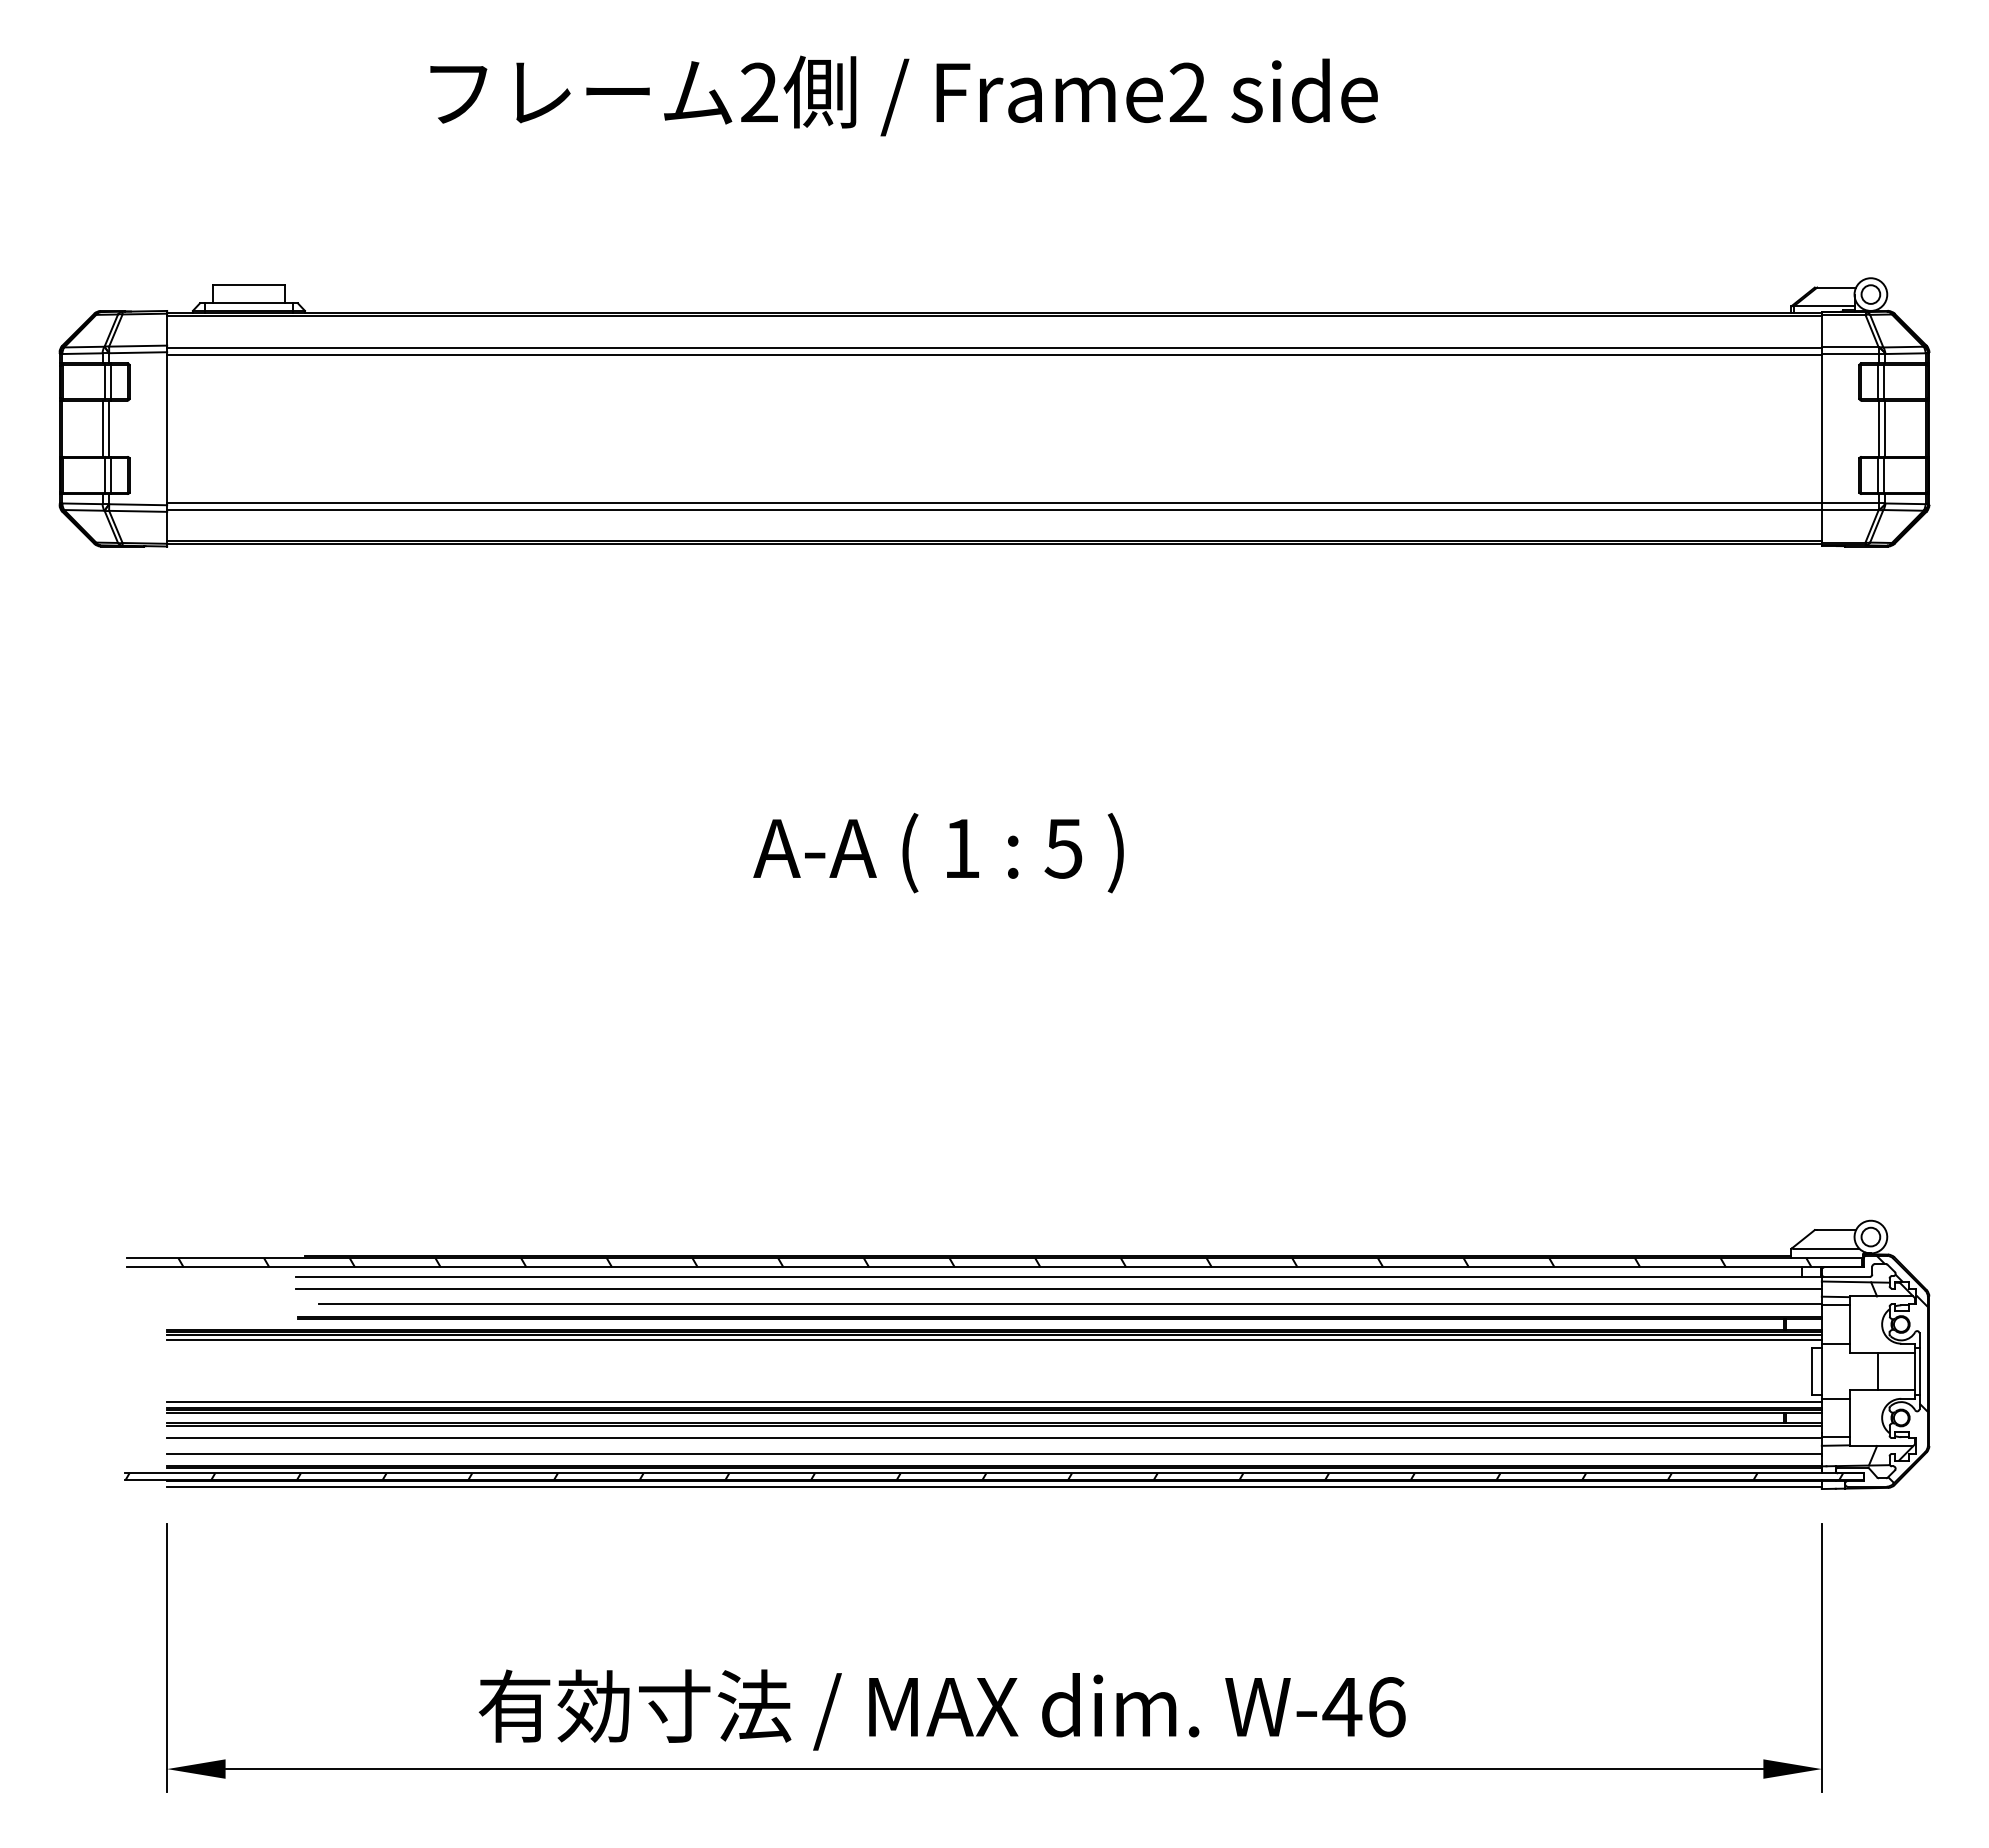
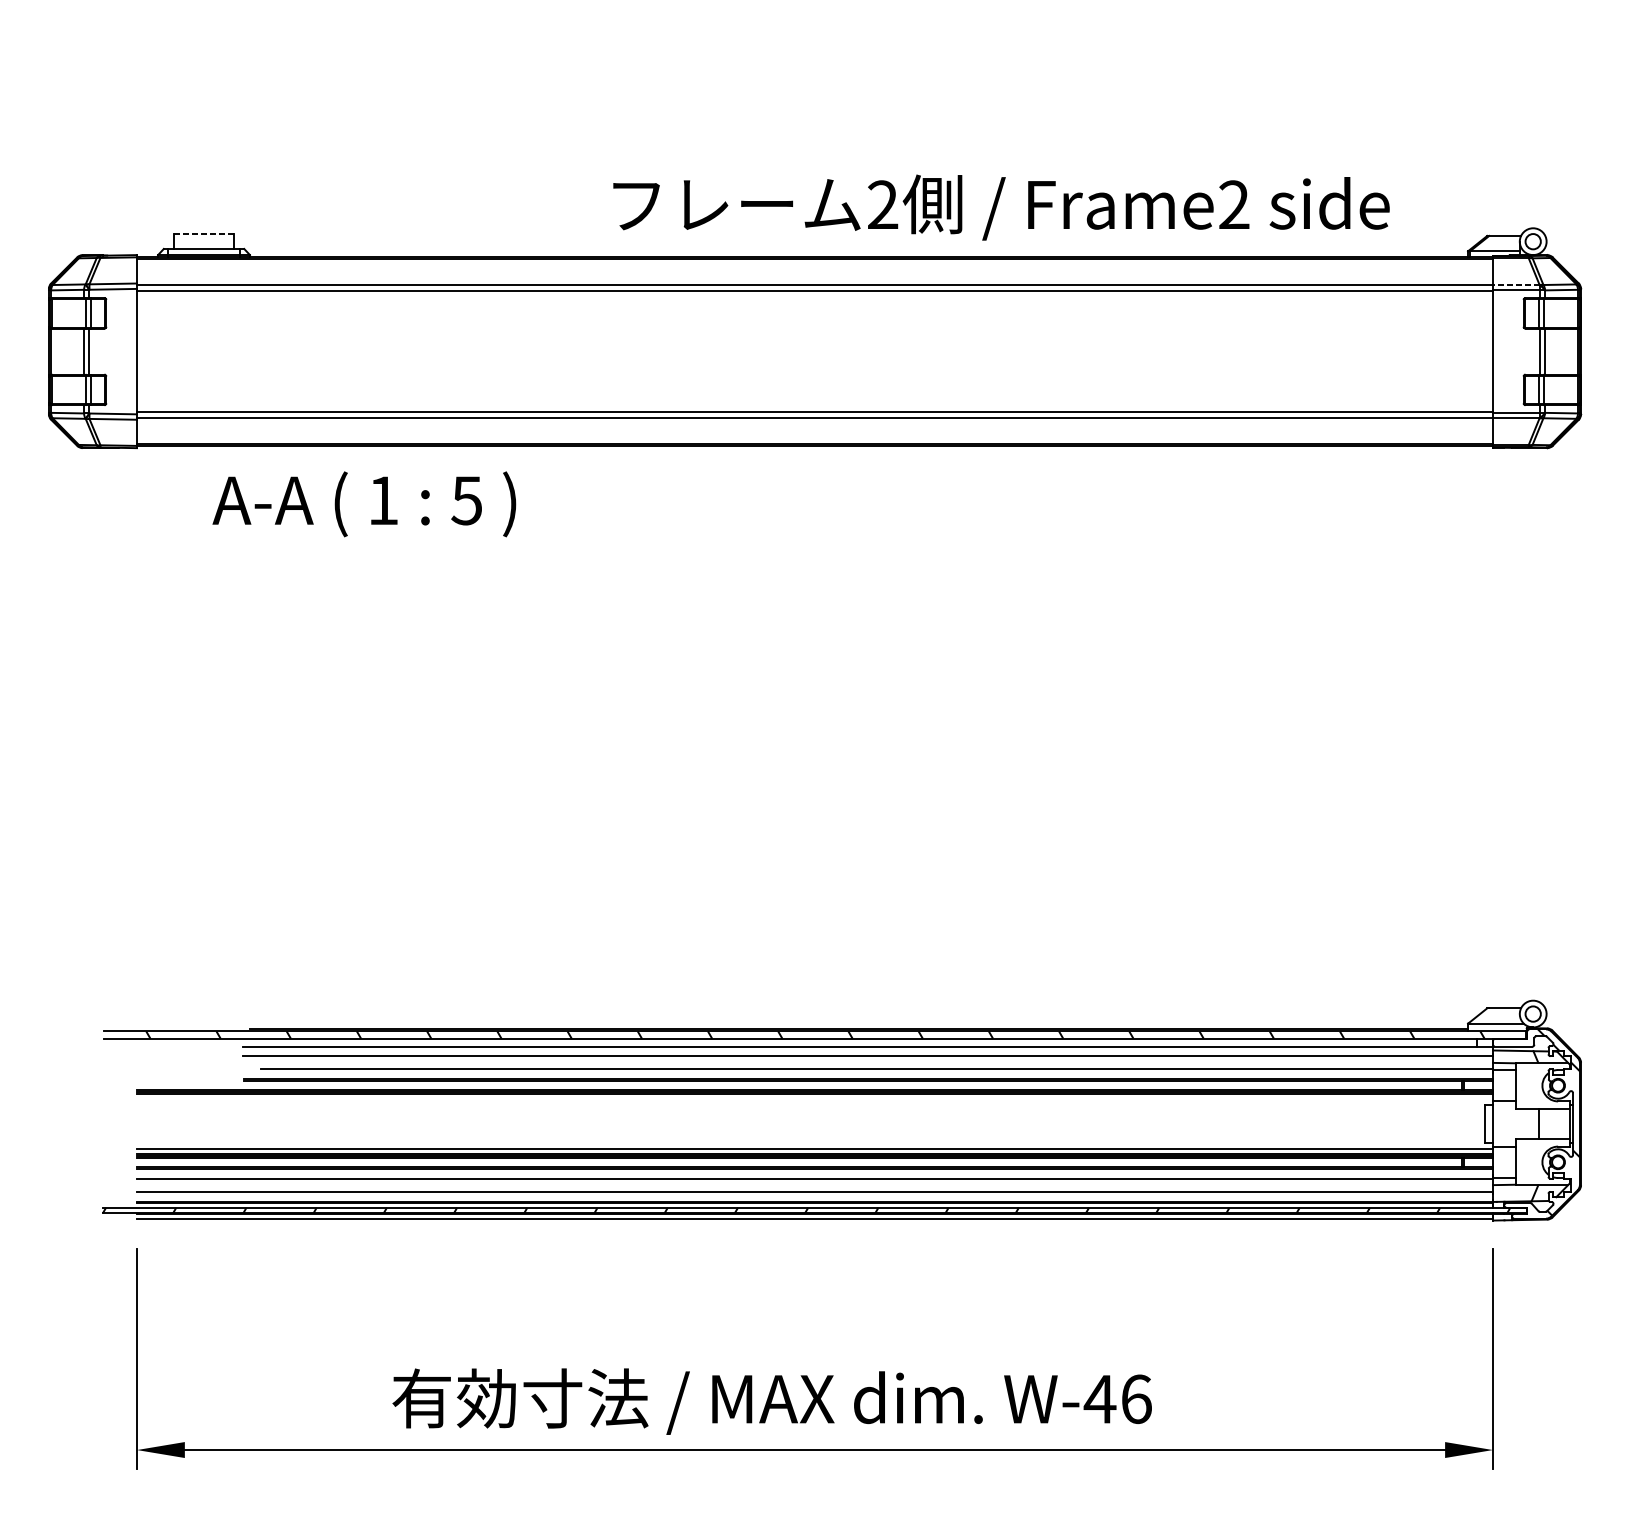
text: (903, 95) -> (1001, 207), moved
line: (248, 284) -> (203, 233), solid -> dashed
line: (1849, 347) -> (1515, 285), solid -> dashed
text: (938, 853) -> (364, 504), moved
line: (994, 1340) -> (815, 1098), removed

